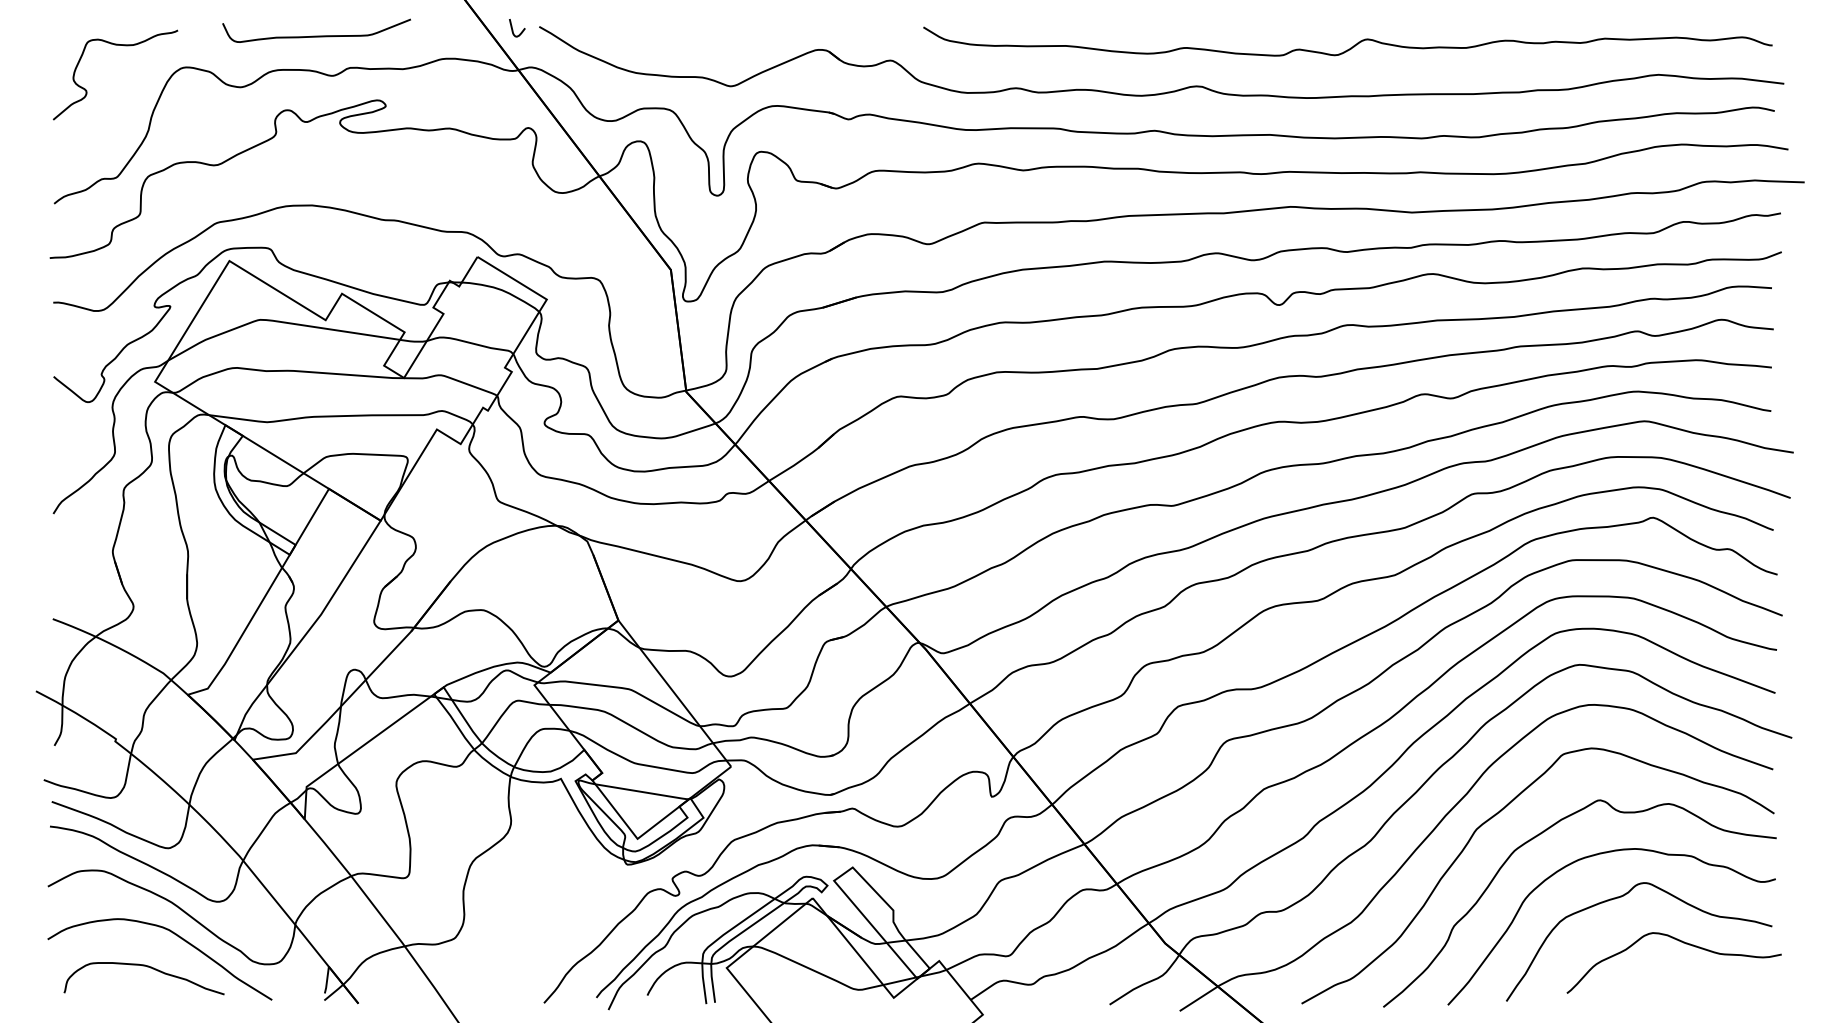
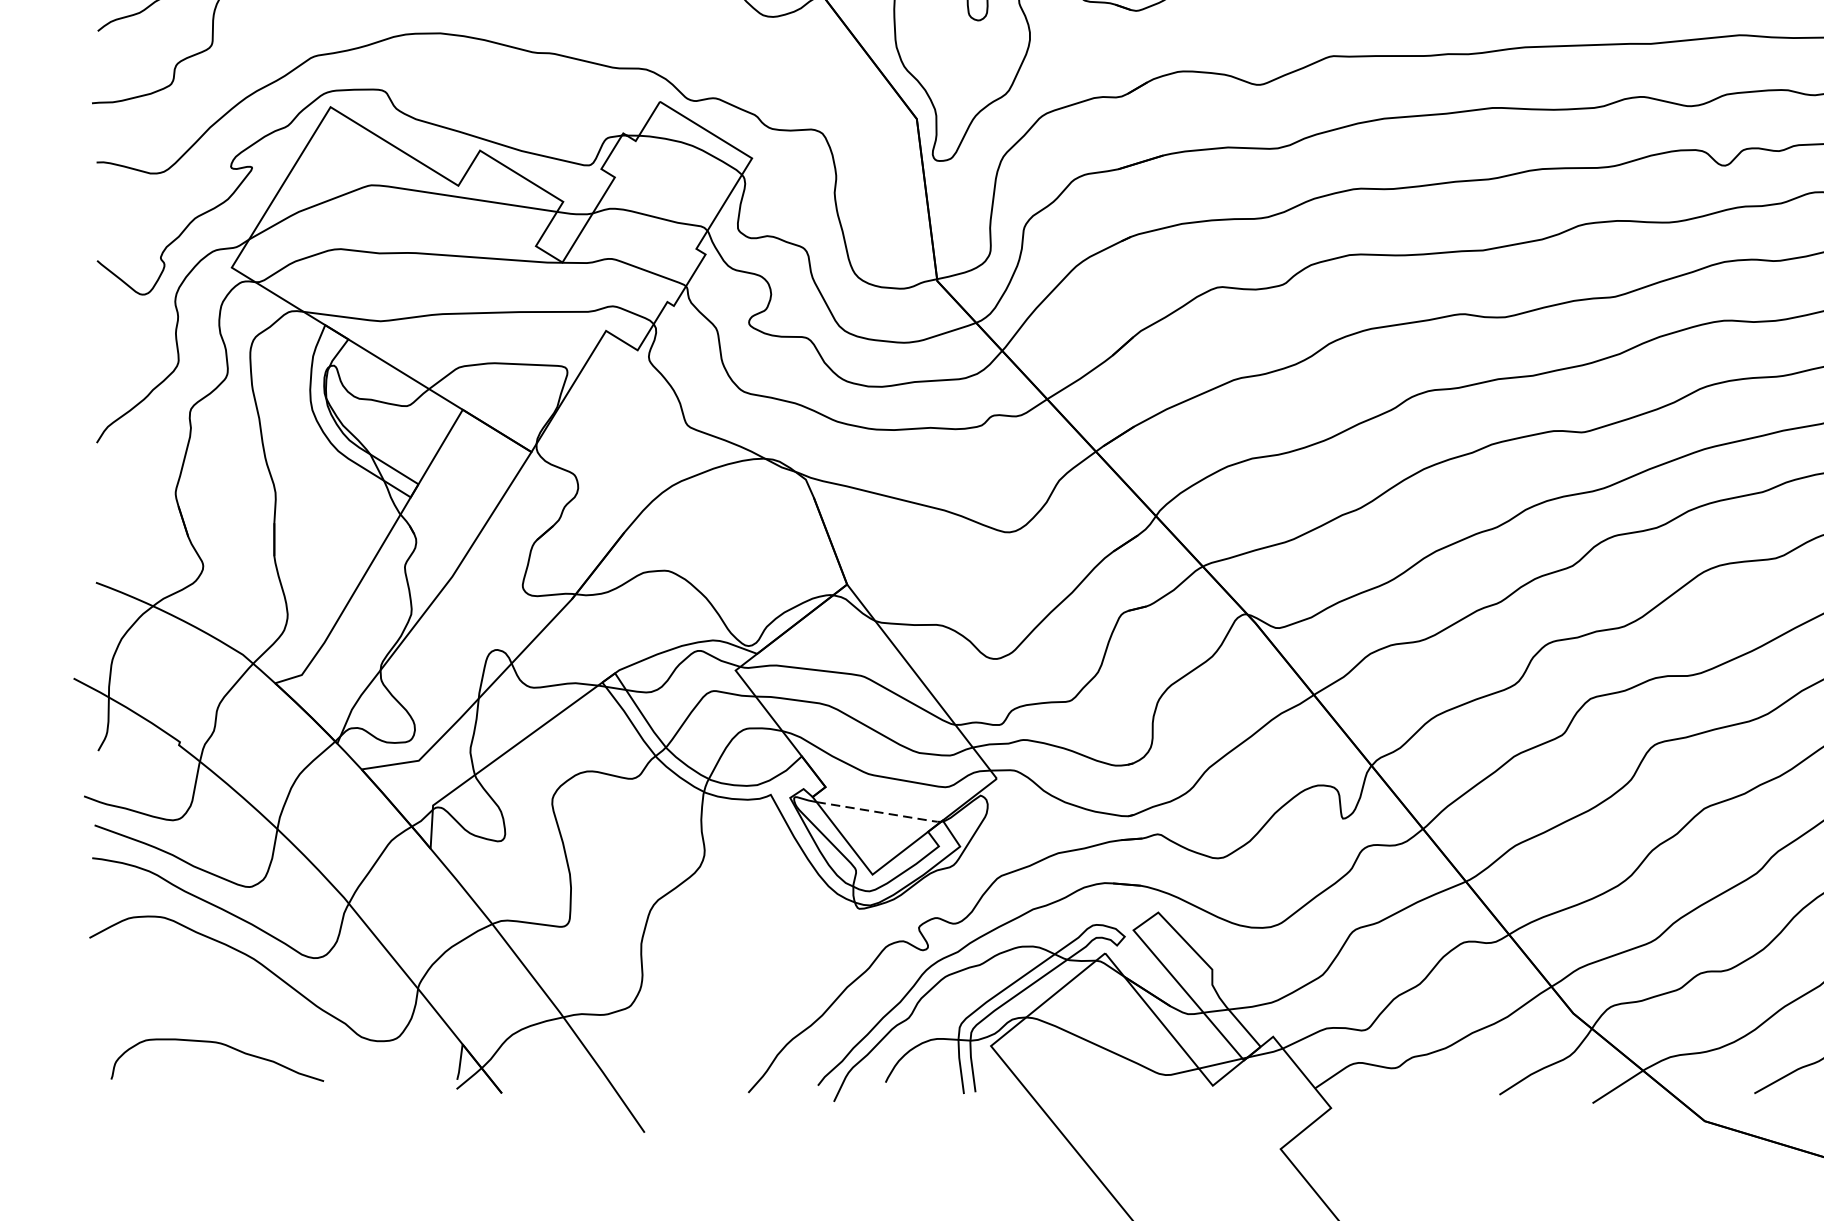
line: (644, 792) -> (881, 812), solid -> dashed
curve: (175, 935) -> (258, 1002), removed

